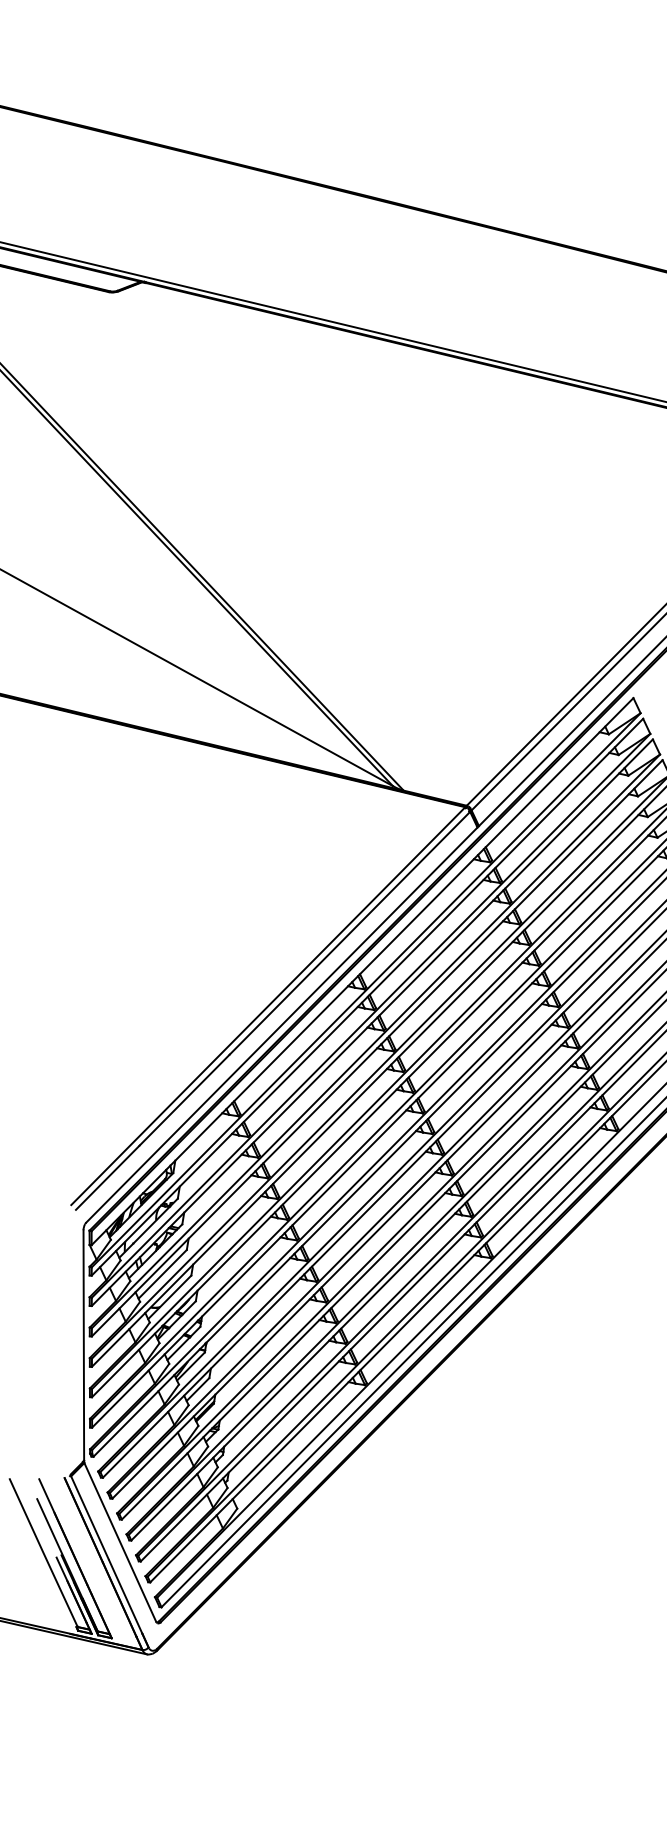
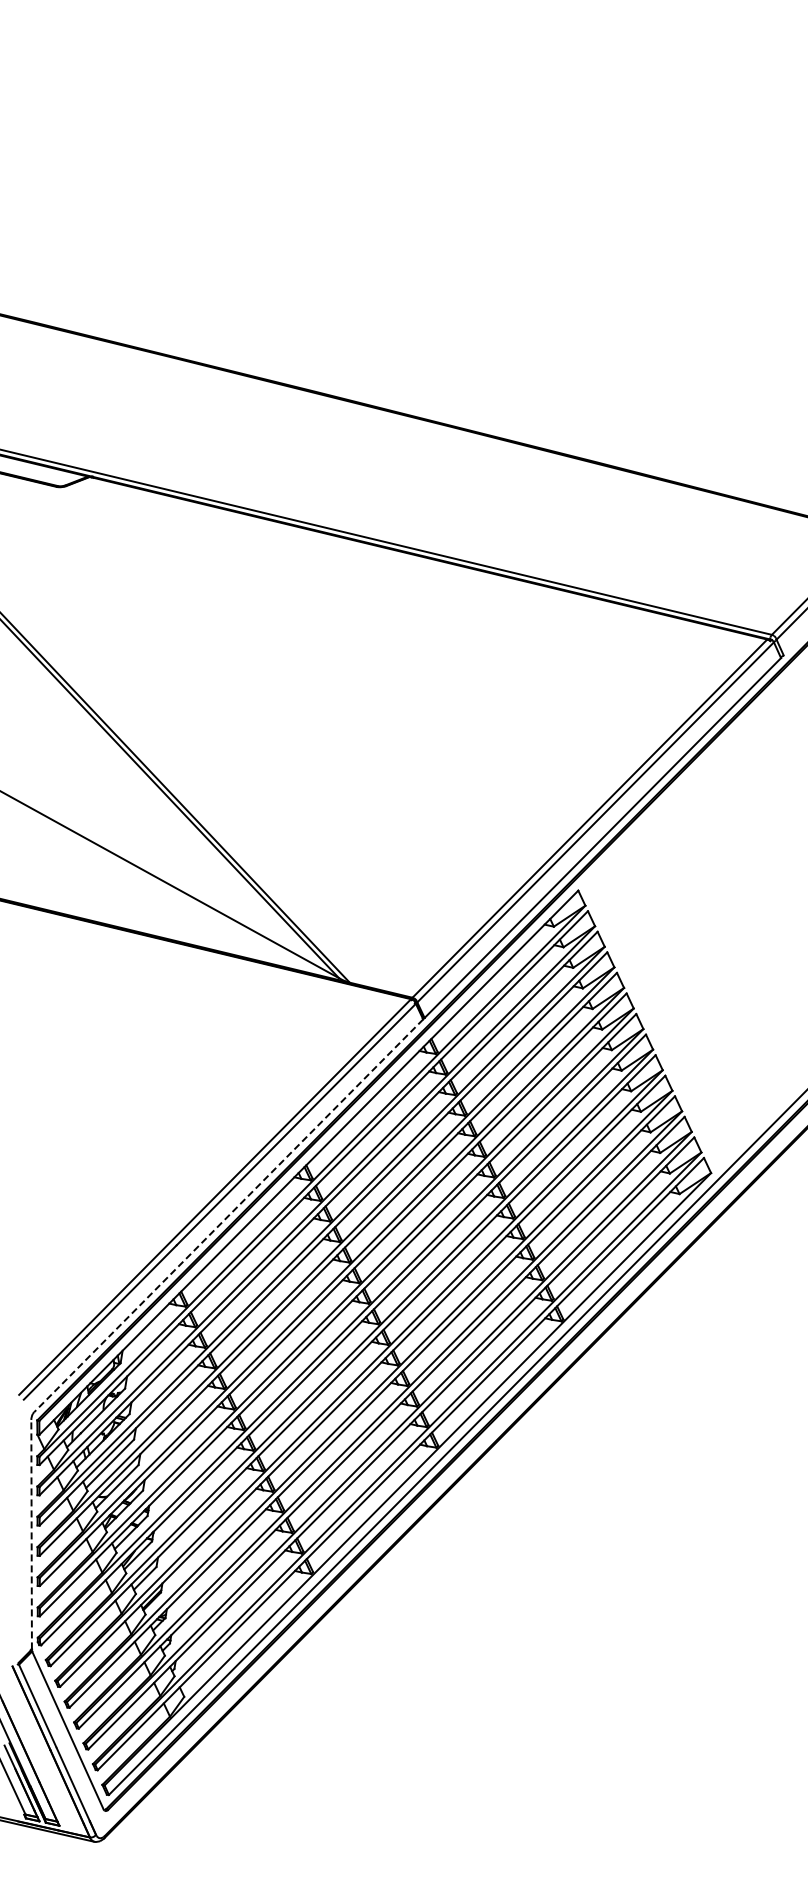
line: (281, 1025) -> (228, 1216), solid -> dashed
line: (83, 1345) -> (31, 1534), solid -> dashed

